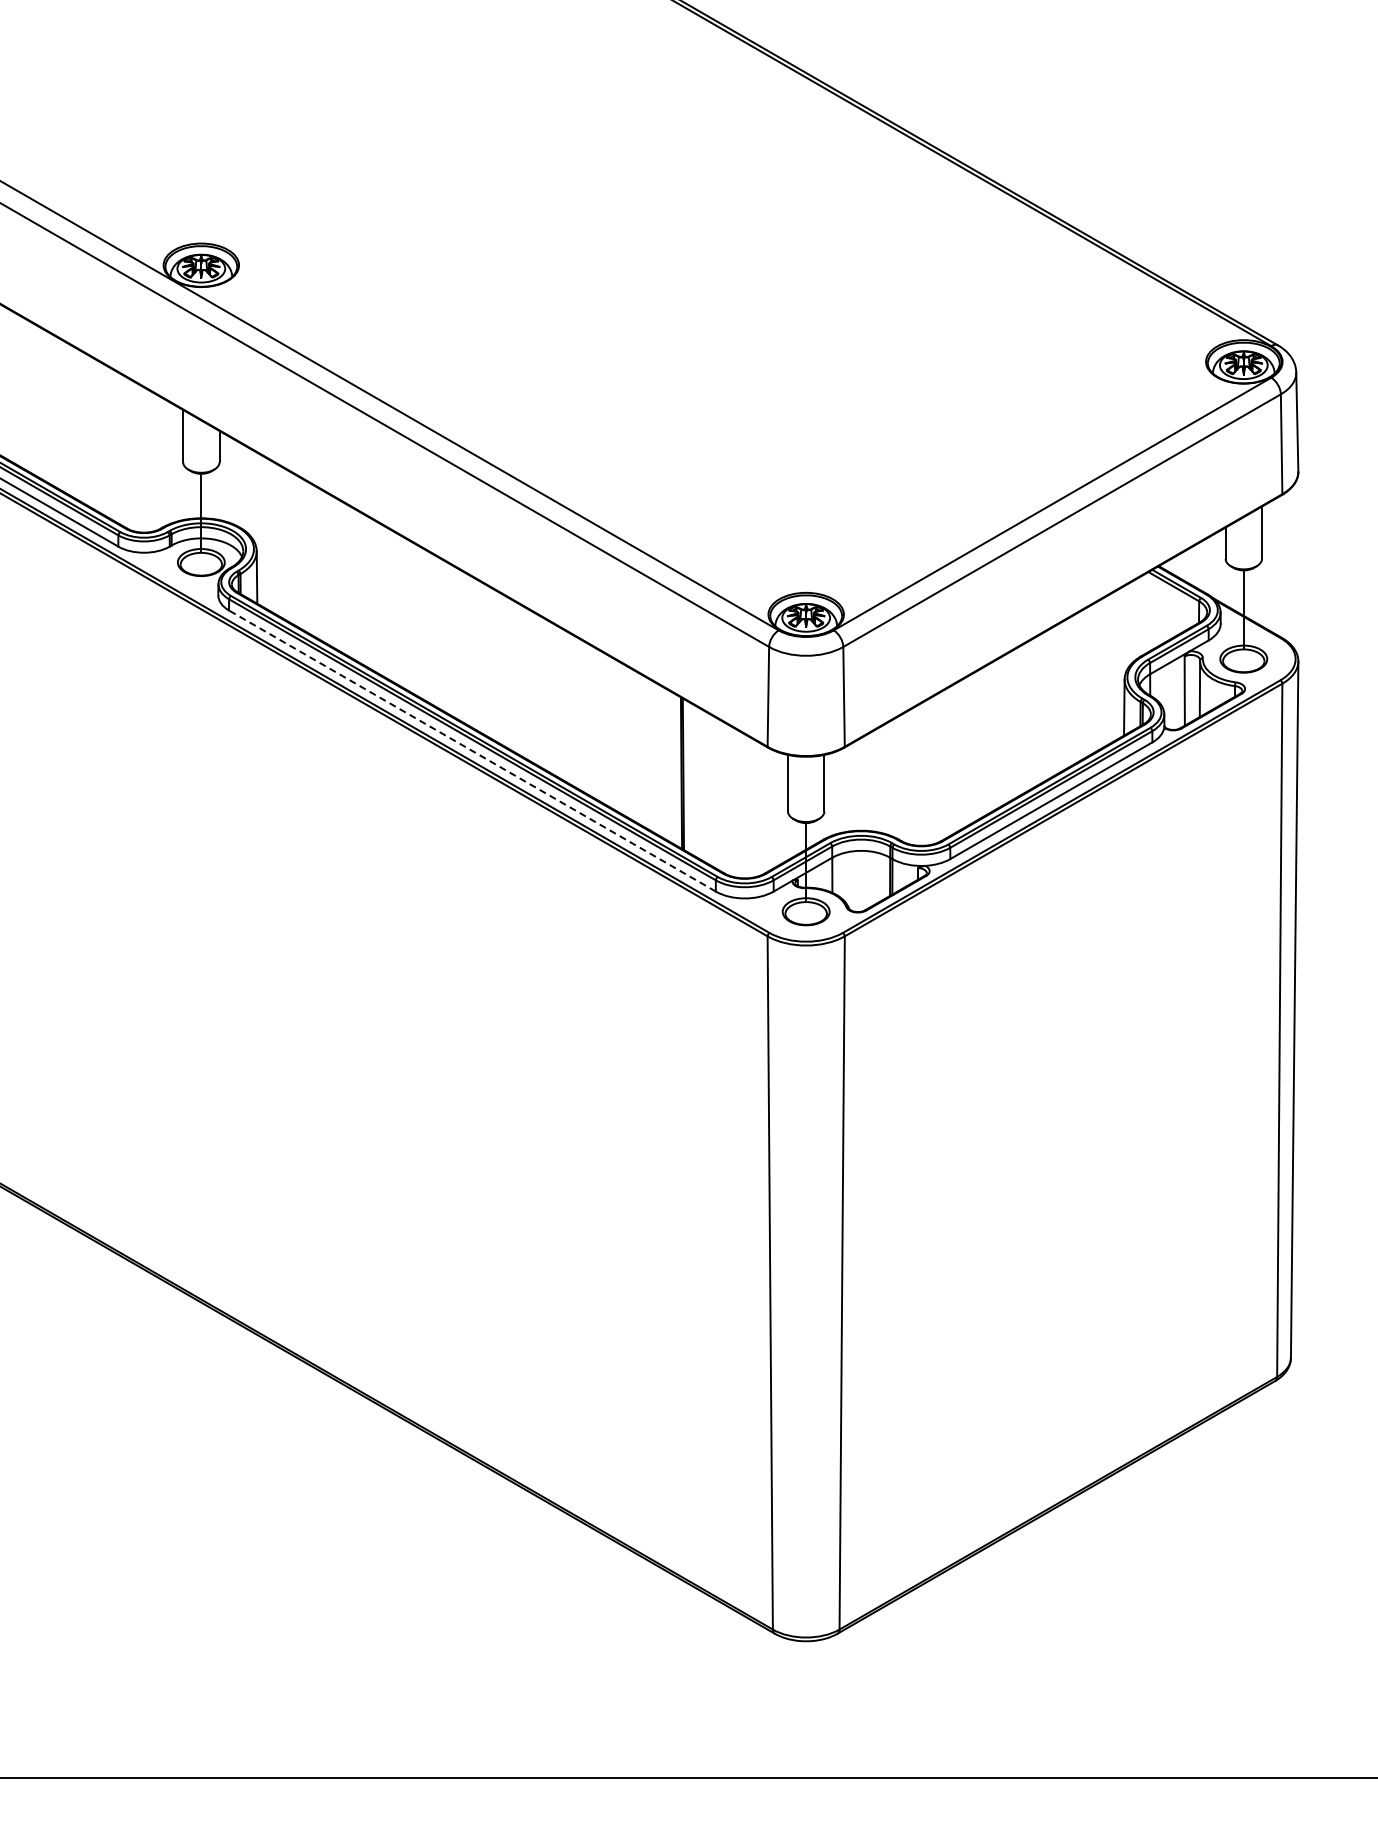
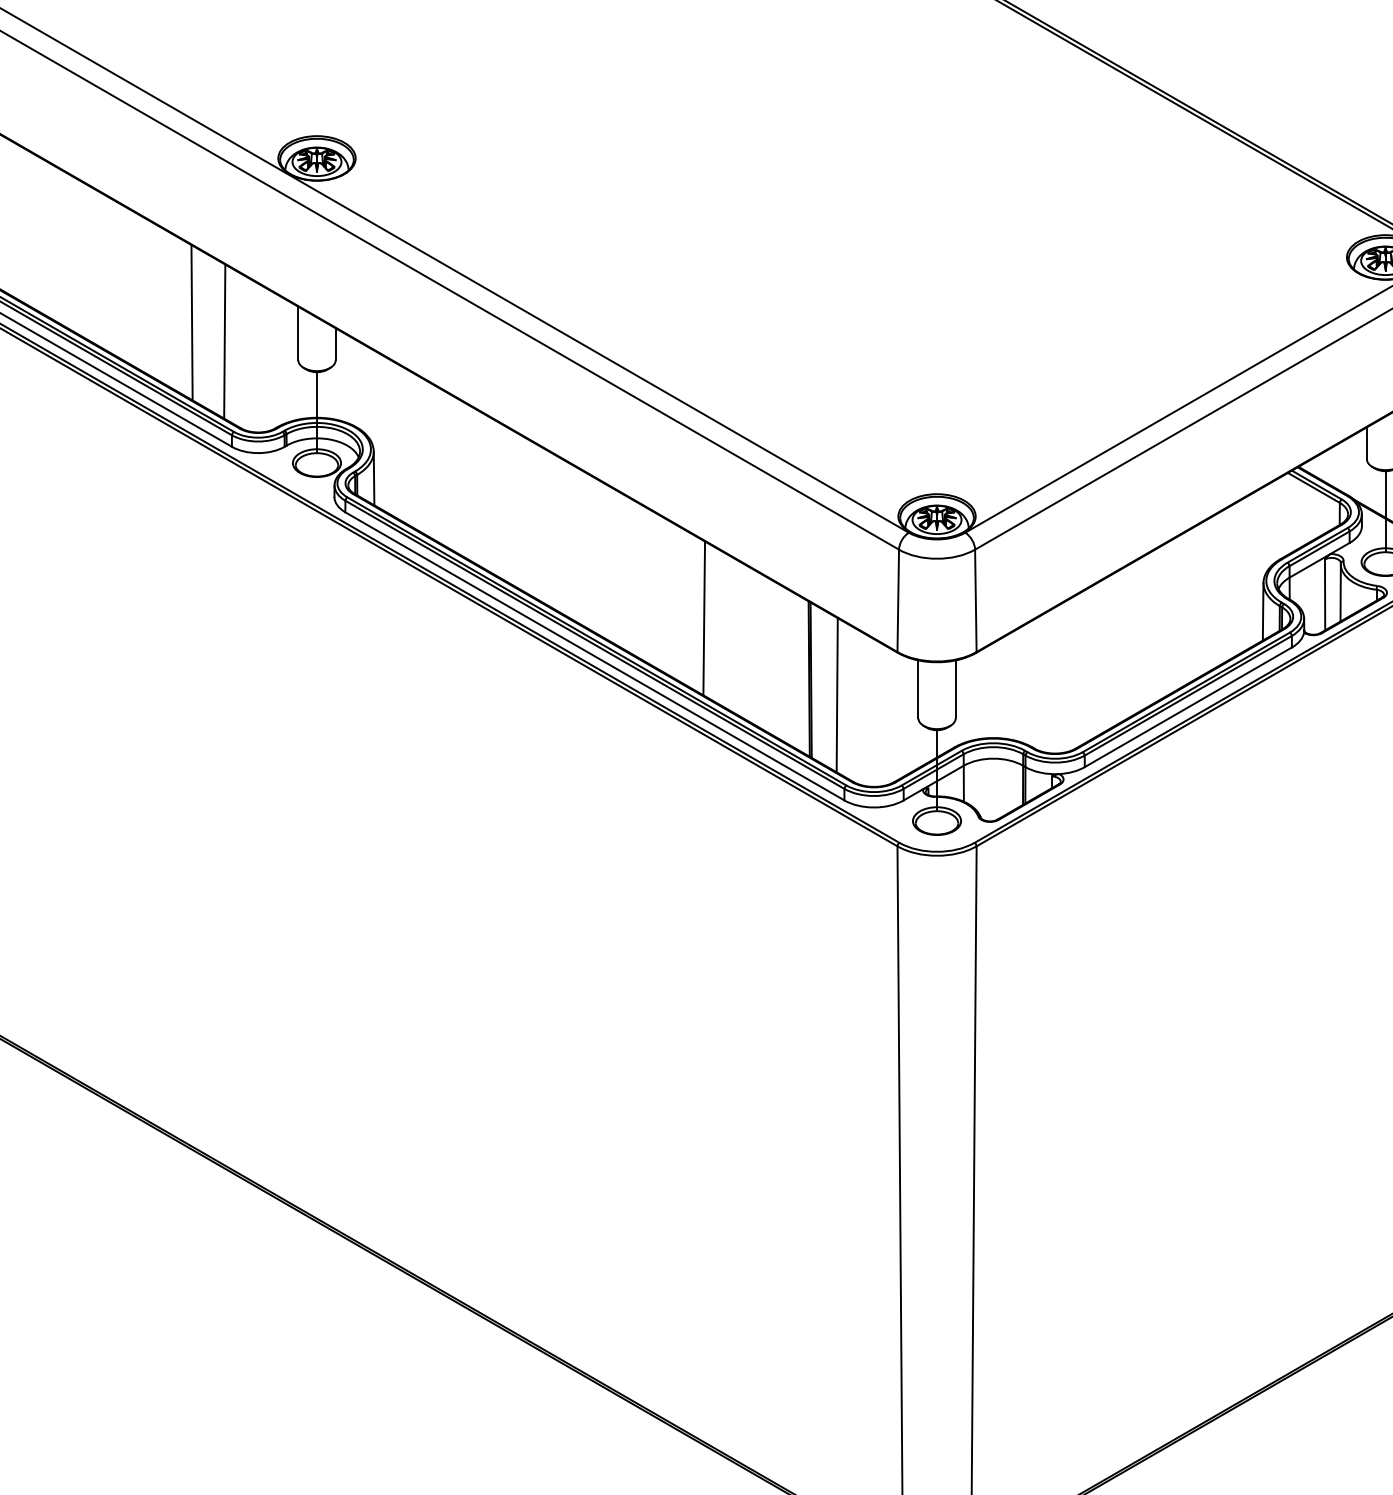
line: (79, 425) -> (192, 322), added
line: (110, 443) -> (223, 341), added
line: (578, 714) -> (703, 618), added
line: (471, 750) -> (593, 655), dashed -> solid
line: (708, 788) -> (836, 694), added

